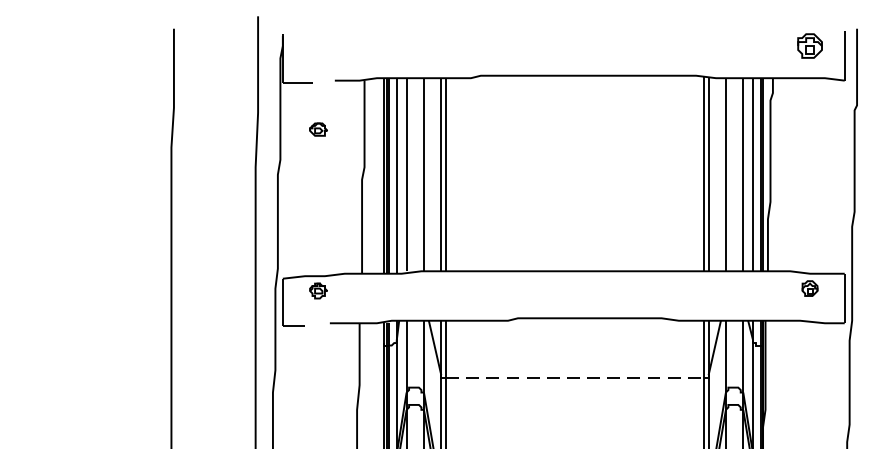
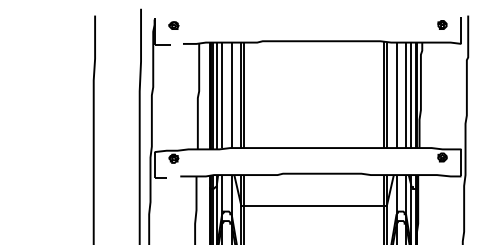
part: (810, 45) -> (442, 24), size x0.62
part: (317, 129) -> (173, 25), moved
line: (575, 378) -> (314, 206), dashed -> solid

